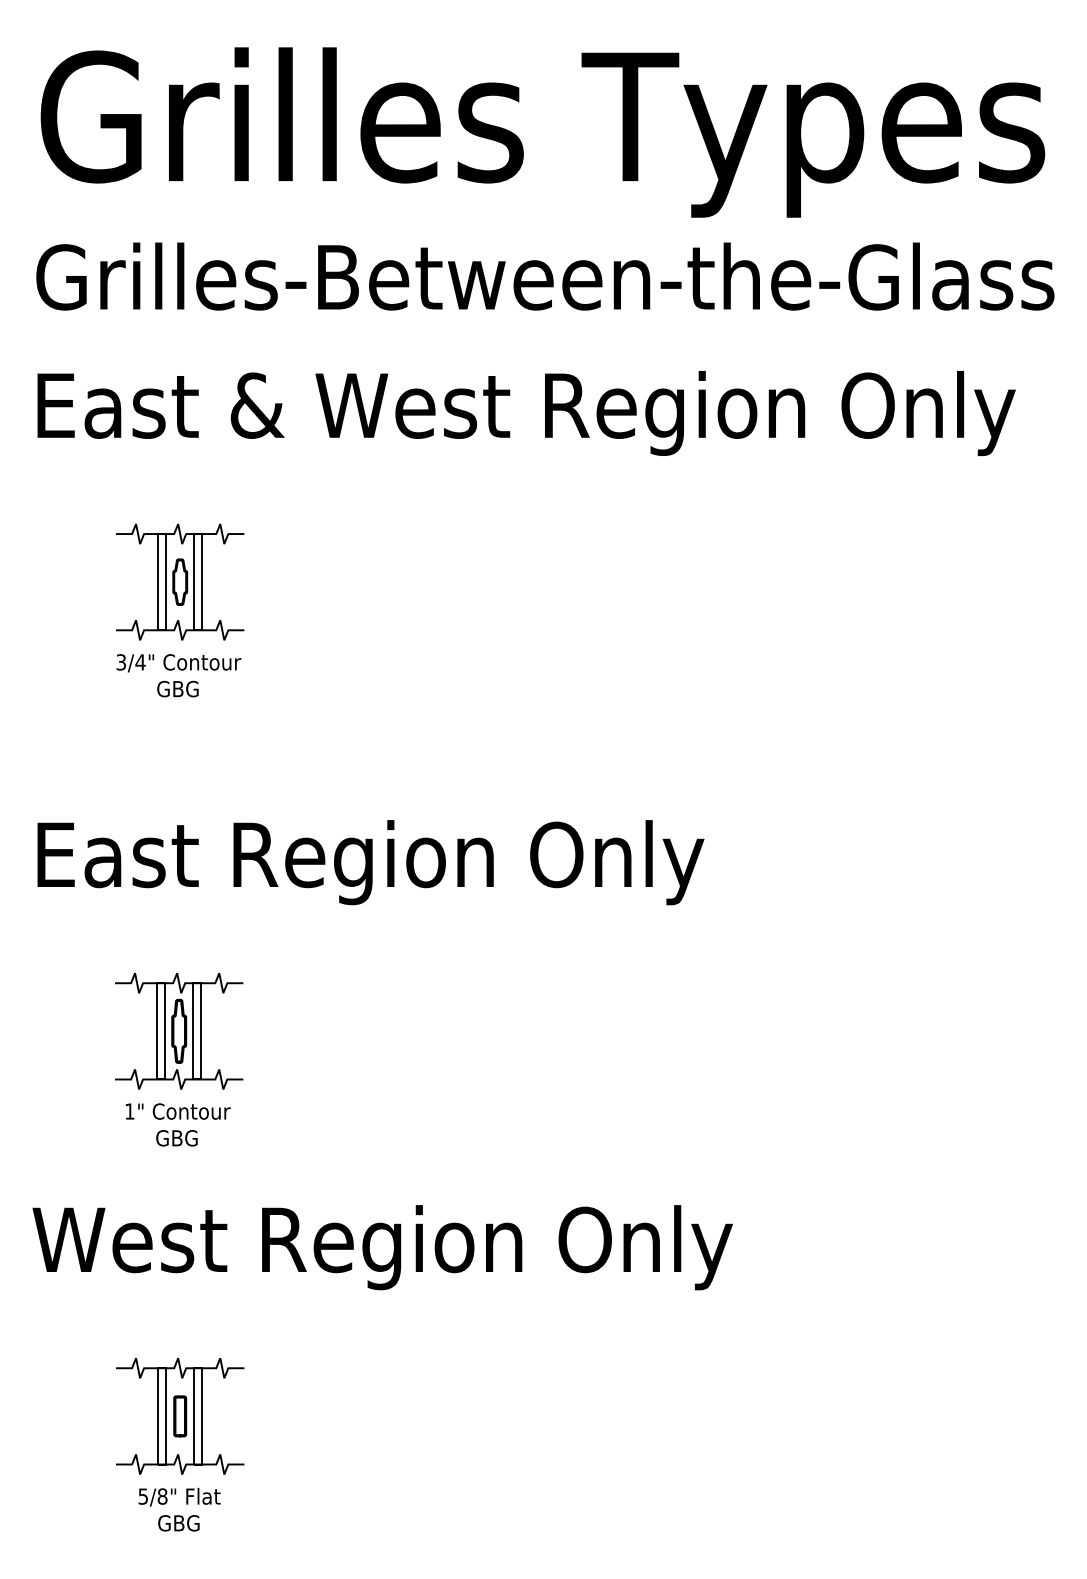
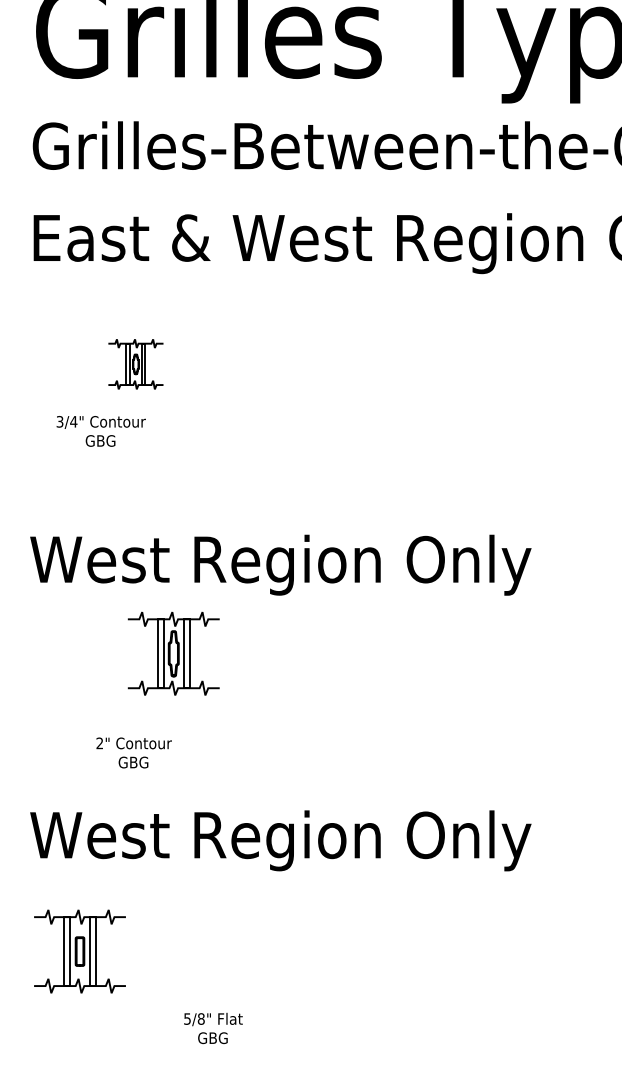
part: (180, 581) -> (136, 363), size x0.6
text: (178, 675) -> (100, 431), moved
text: (382, 862) -> (280, 565), East Region Only -> West Region Only
part: (179, 1031) -> (174, 653), moved
text: (129, 1111) -> (99, 743), 1" -> 2"
part: (180, 1416) -> (80, 951), moved
text: (179, 1509) -> (213, 1028), moved

